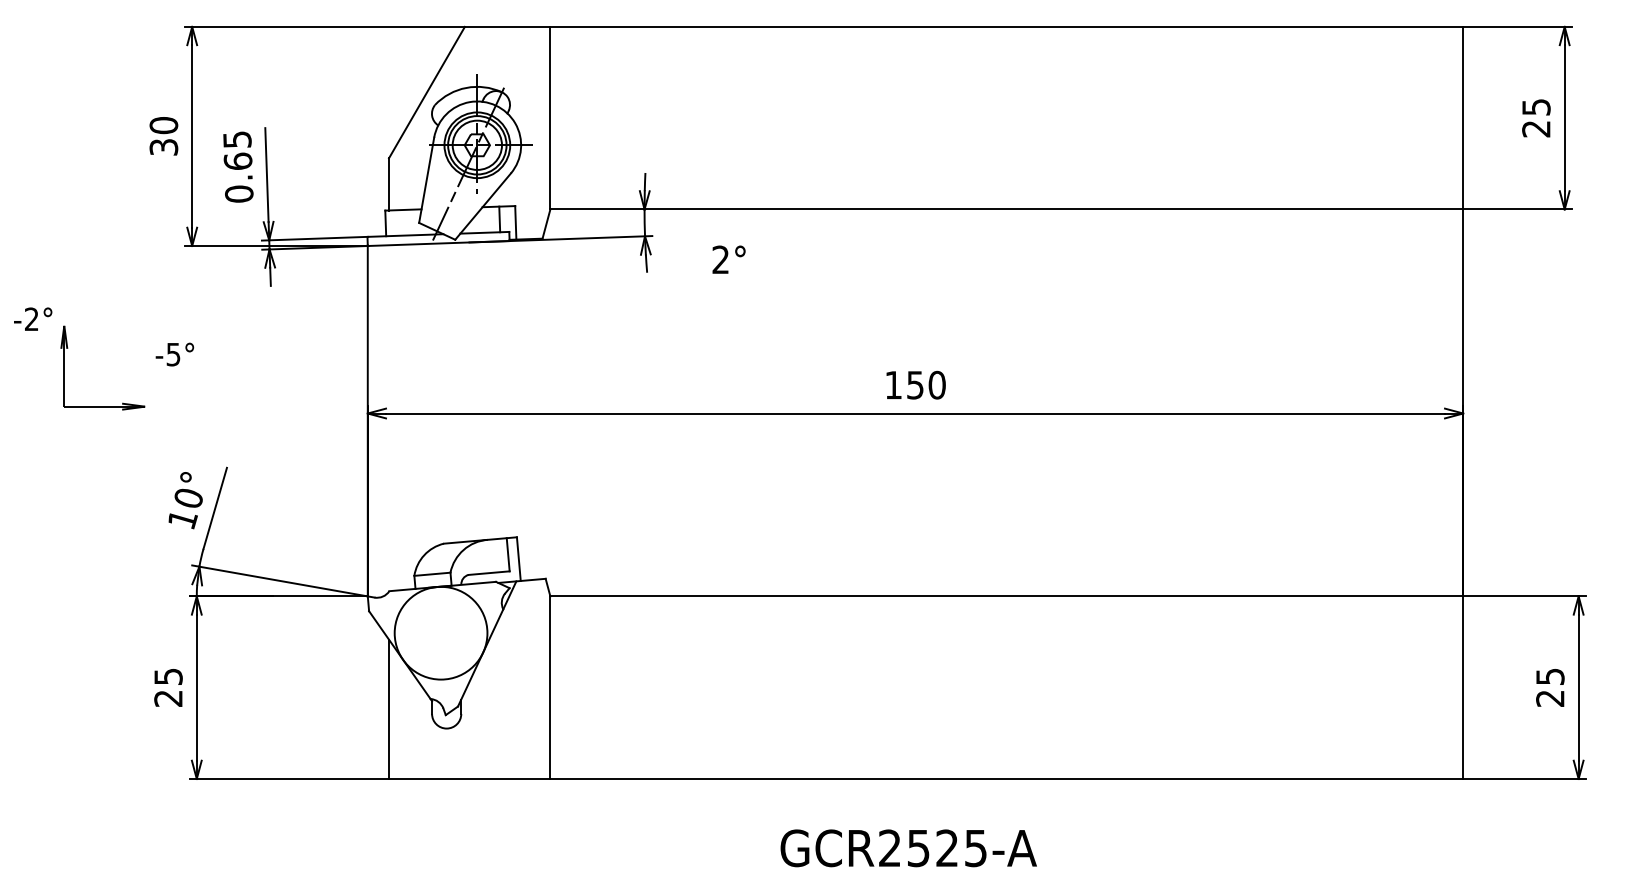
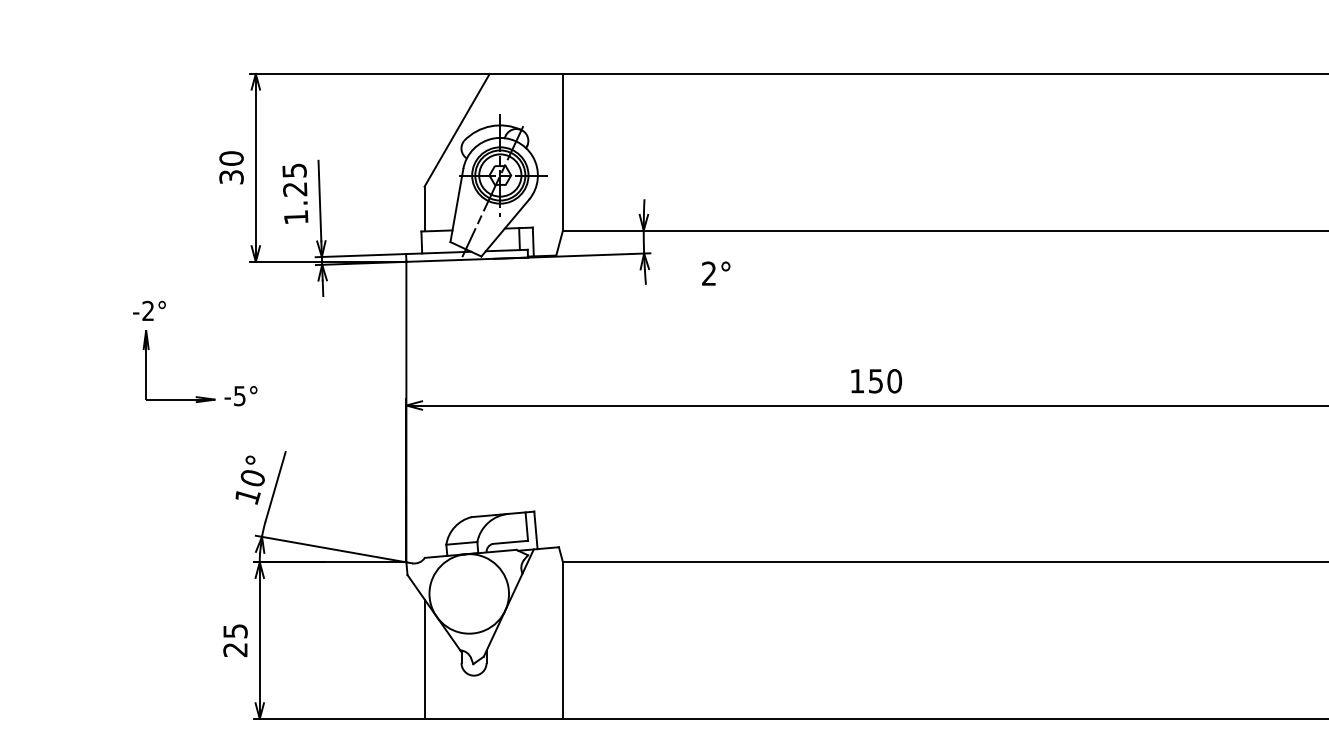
text: (238, 177) -> (295, 203), 0.65 -> 1.25
text: (33, 318) -> (149, 310), moved
text: (174, 354) -> (240, 396), moved

